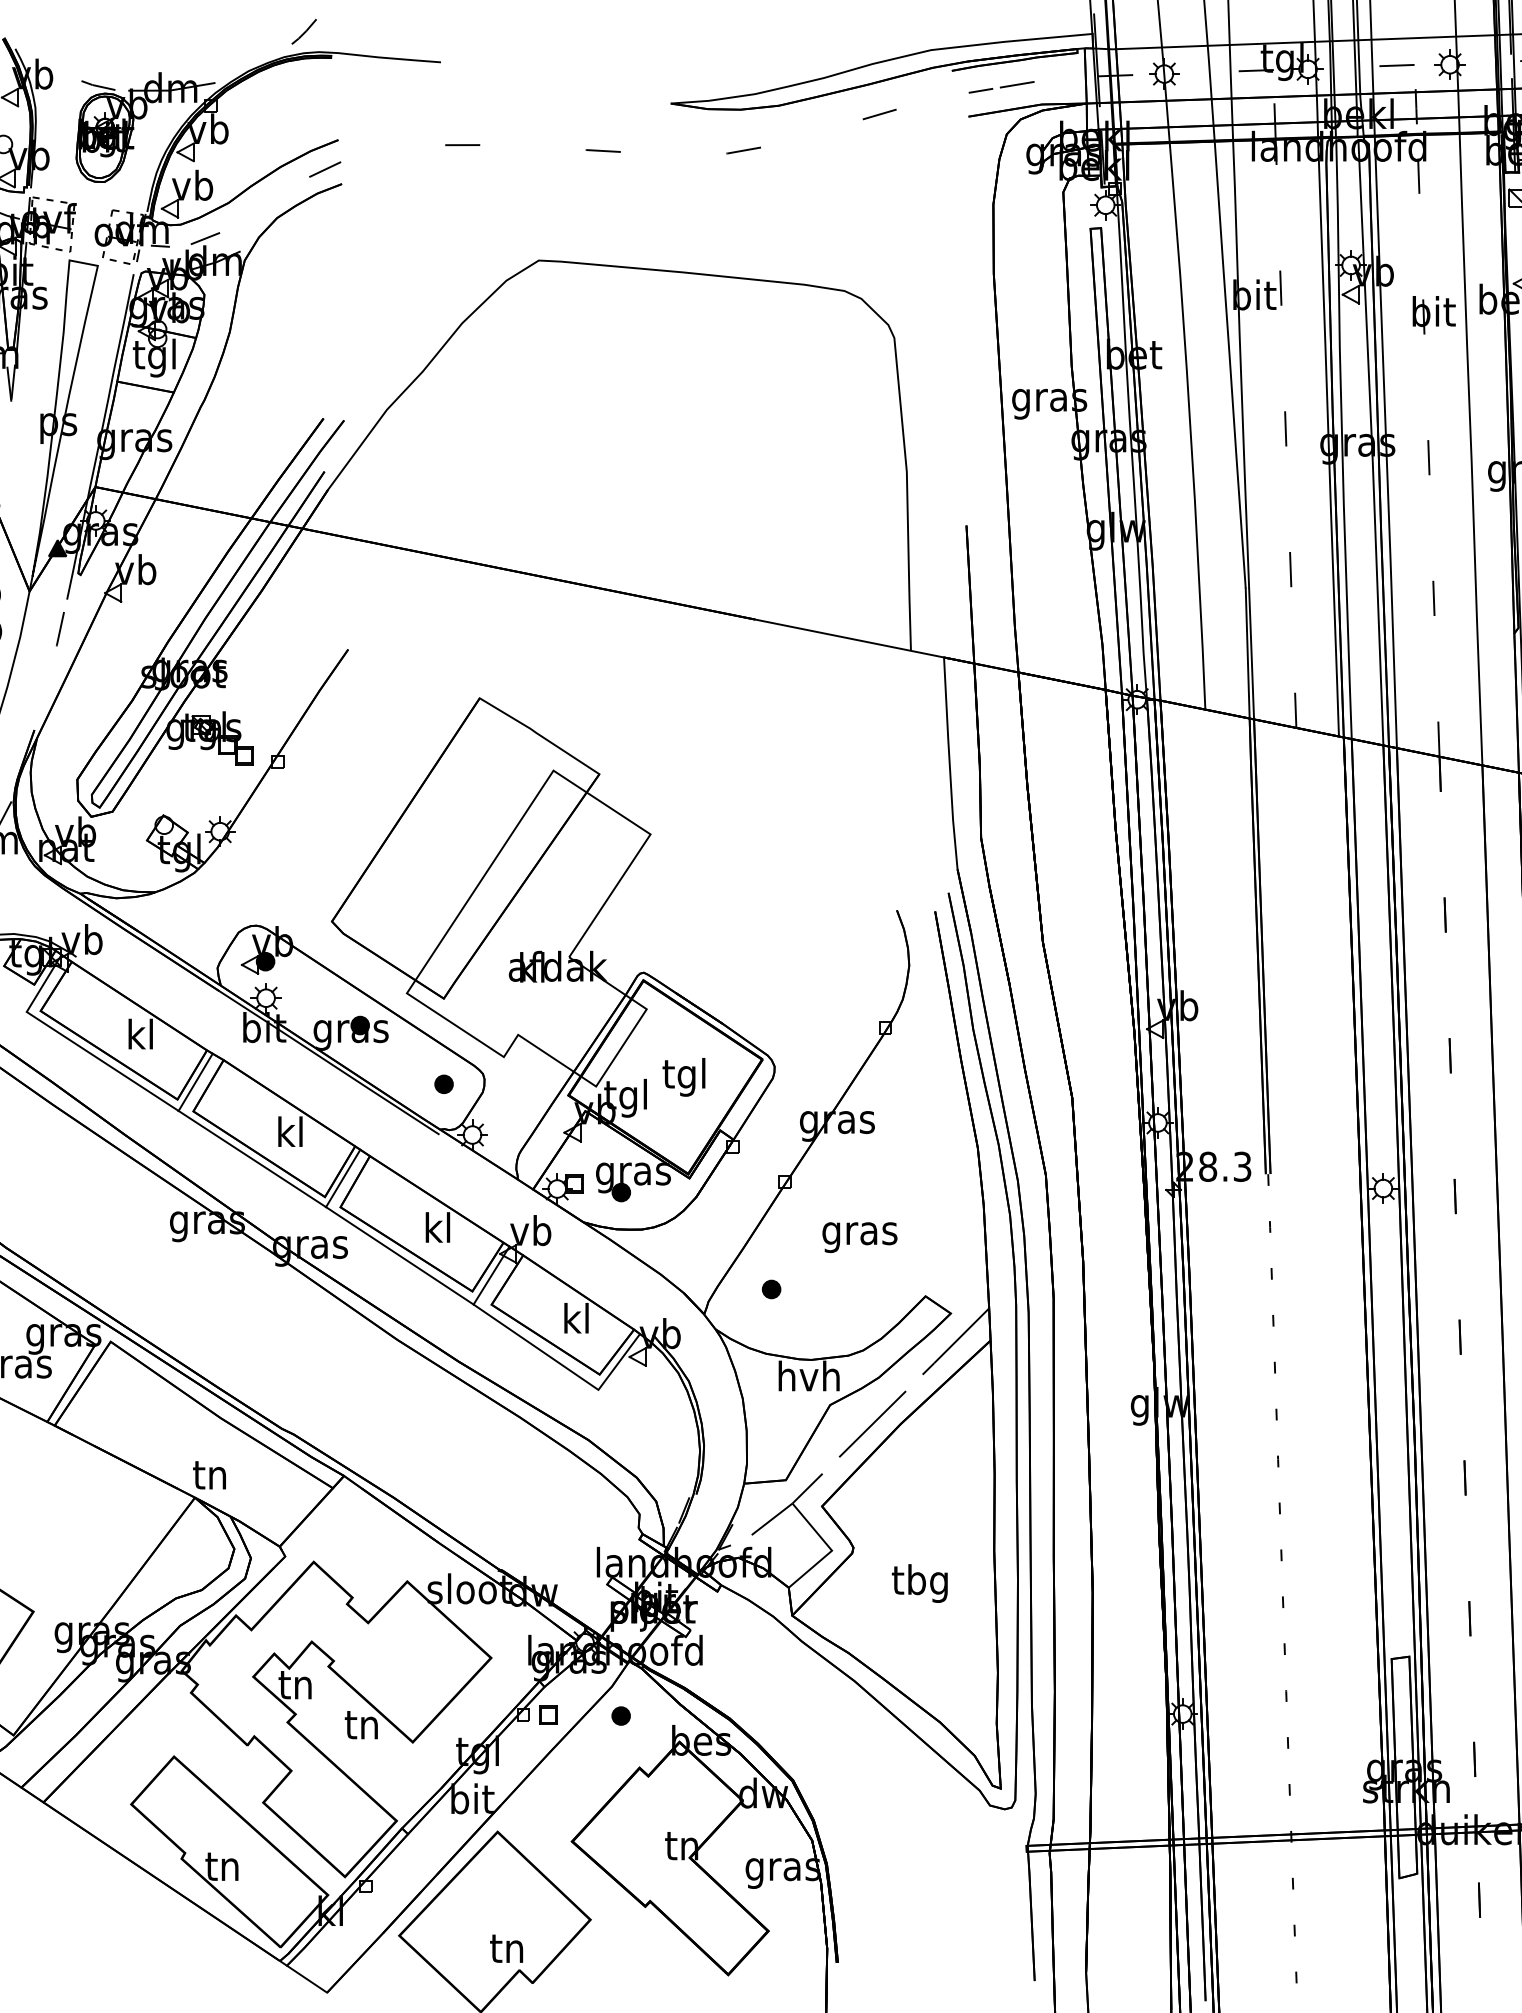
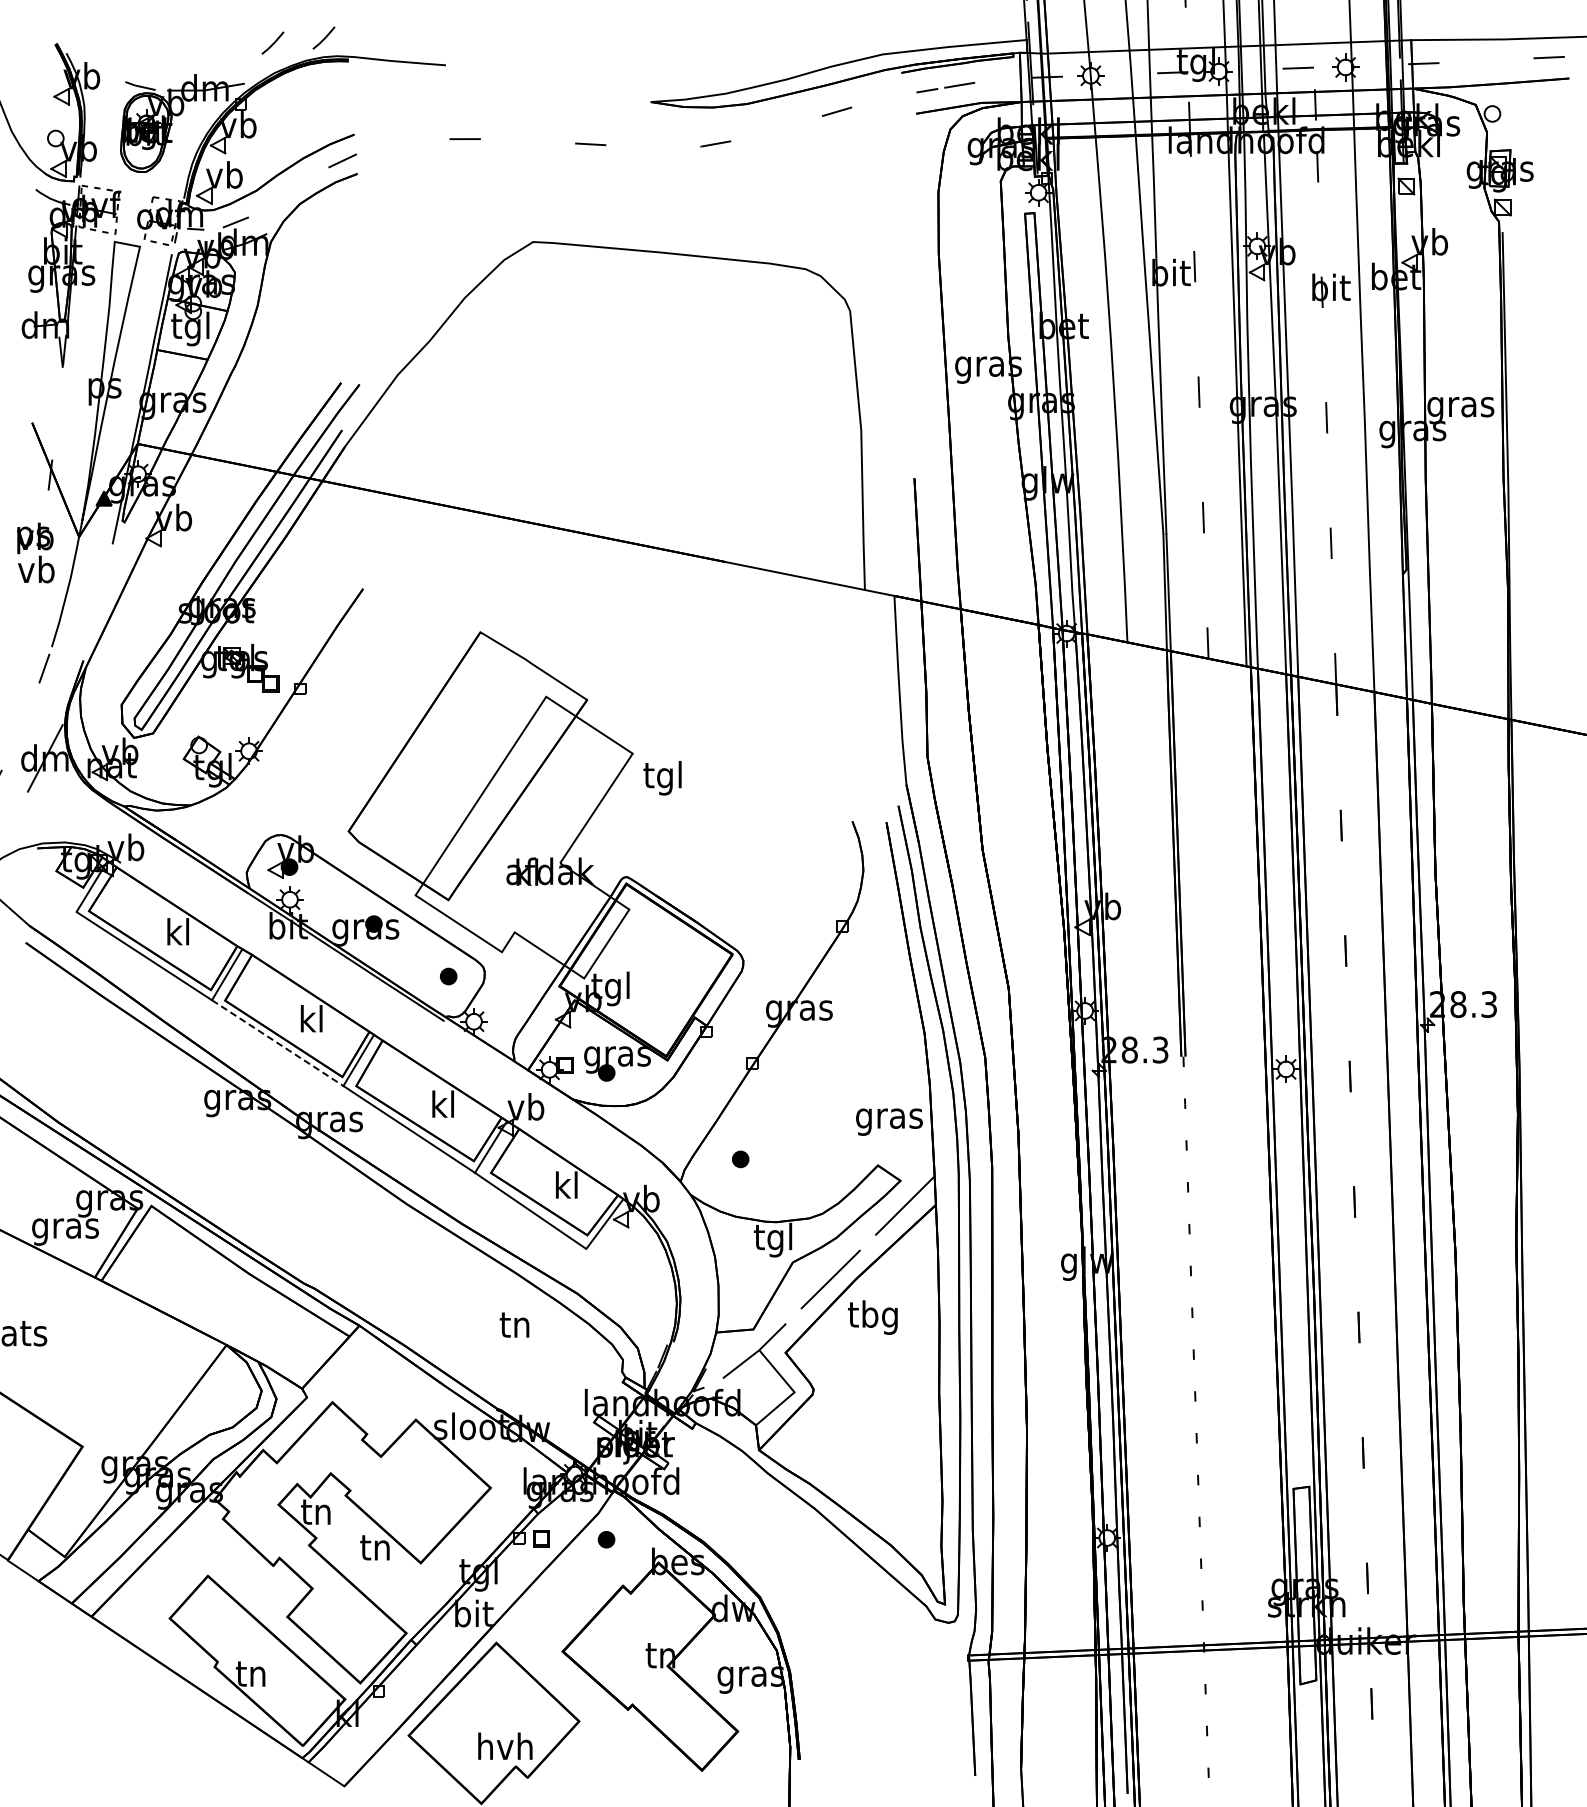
line: (247, 36) -> (273, 42), added
line: (60, 628) -> (106, 570), removed
text: (683, 1077) -> (662, 778), moved
line: (253, 1159) -> (278, 1043), solid -> dashed
text: (860, 1236) -> (889, 1121), moved
text: (809, 1379) -> (774, 1239), hvh -> tgl
text: (209, 1474) -> (514, 1324), moved
text: (919, 1583) -> (872, 1317), moved
text: (507, 1946) -> (505, 1745), tn -> hvh

